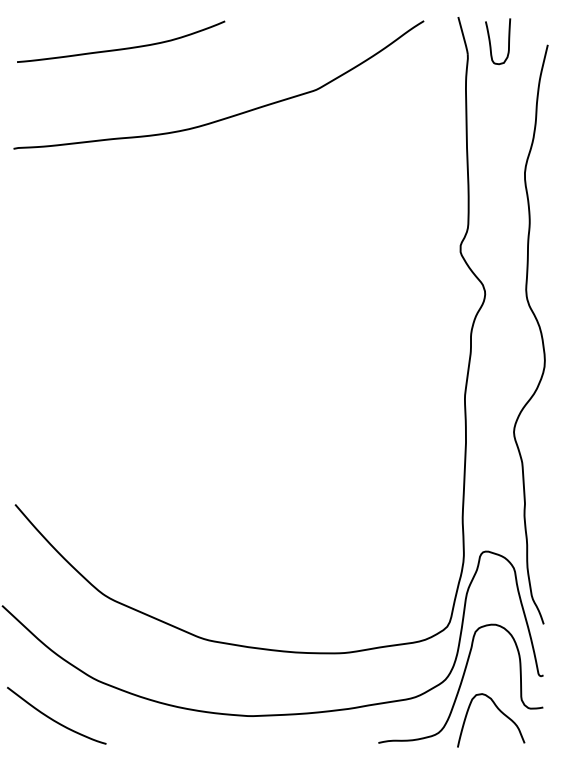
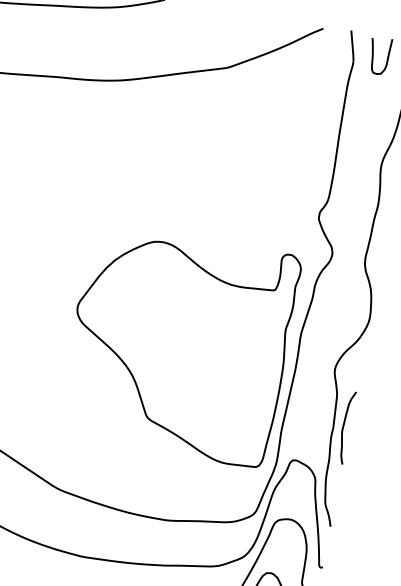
part: (318, 436) -> (178, 344), added
curve: (537, 500) -> (343, 427), added

